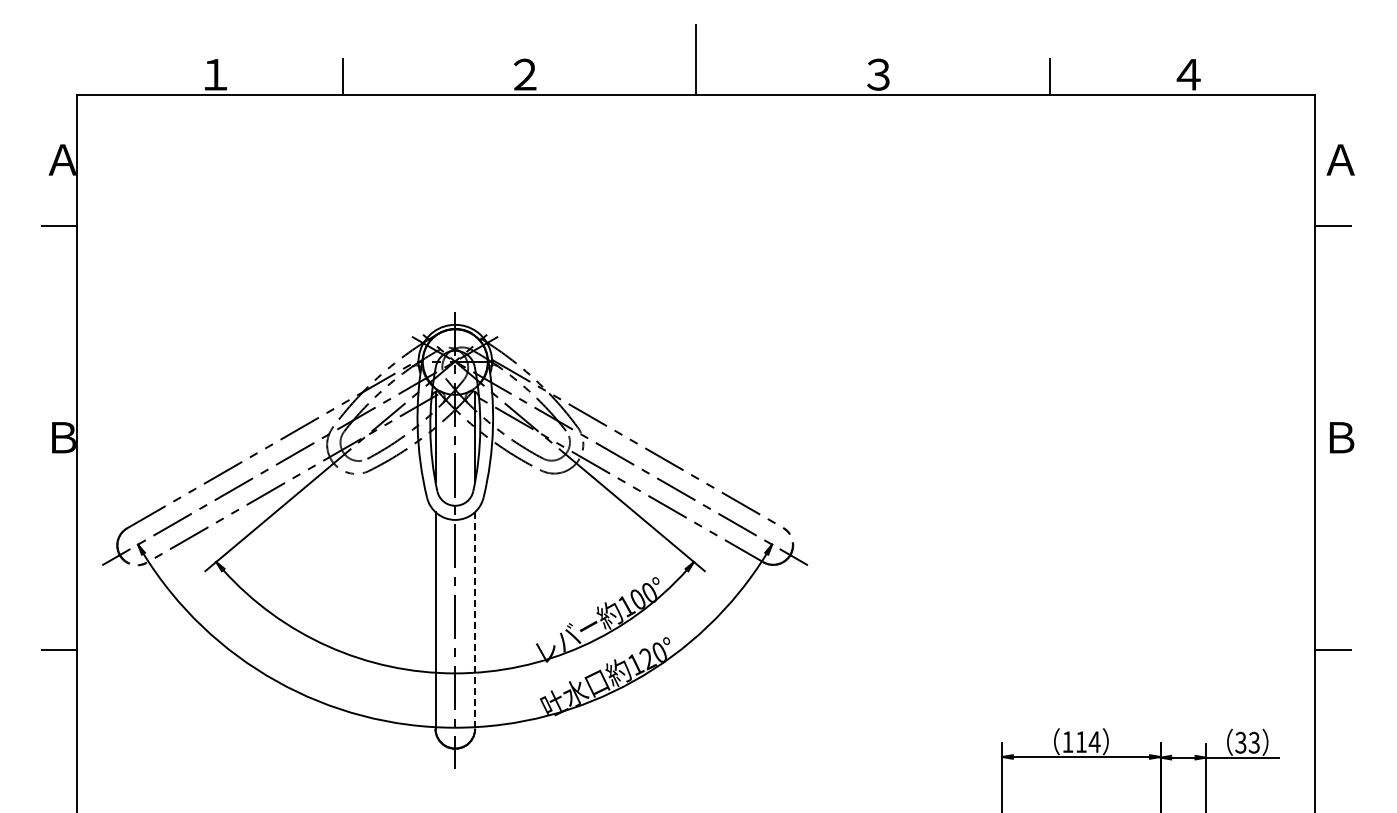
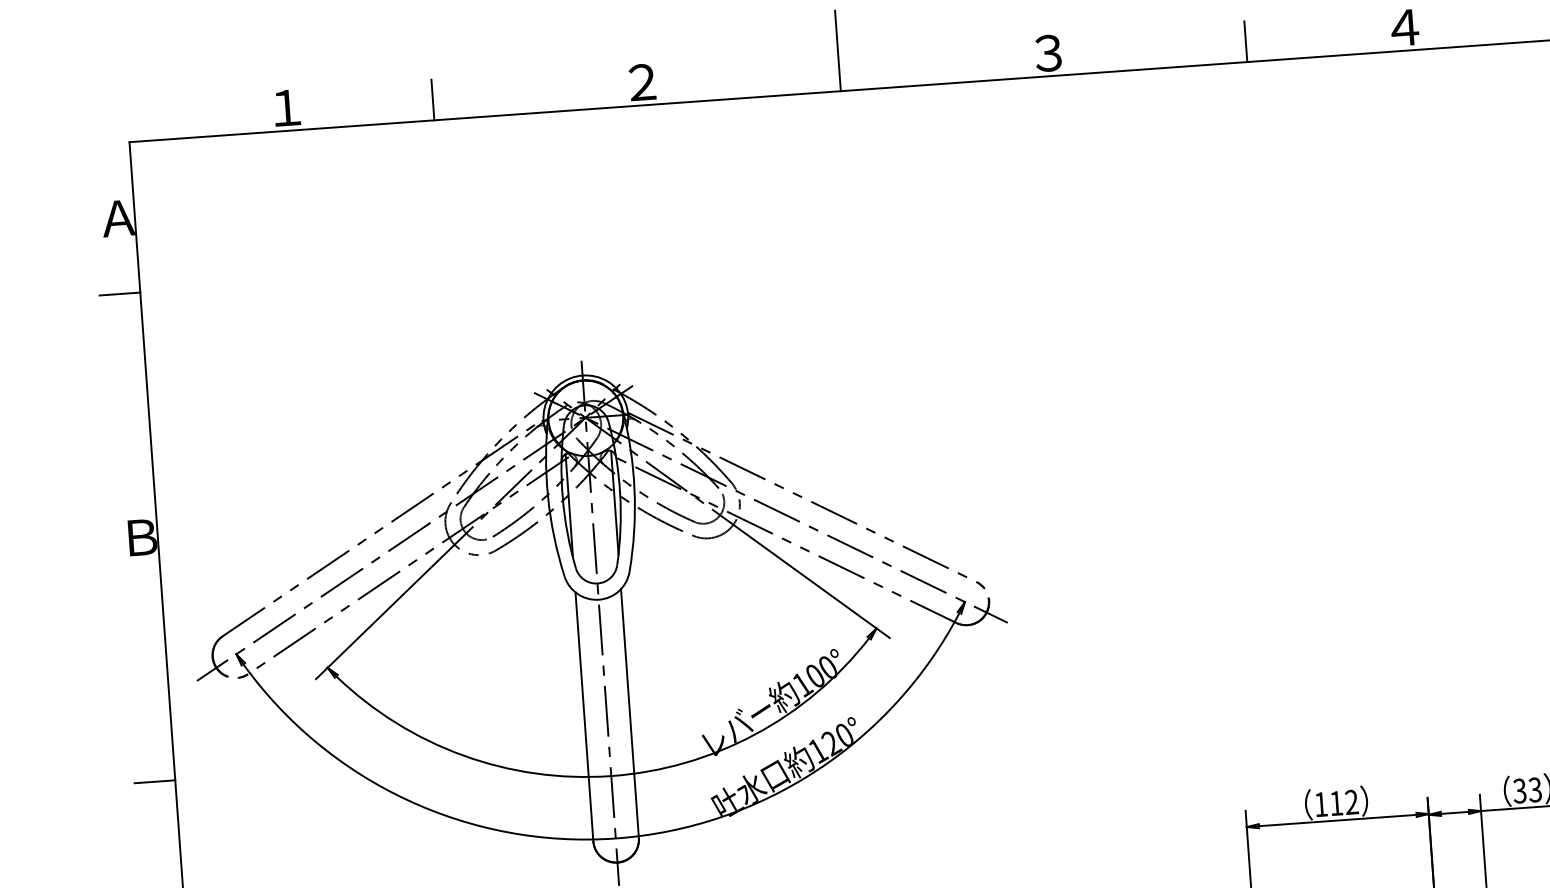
line: (475, 620) -> (630, 713), dashed -> solid
text: (1094, 741) -> (1351, 801), 114 -> 112

